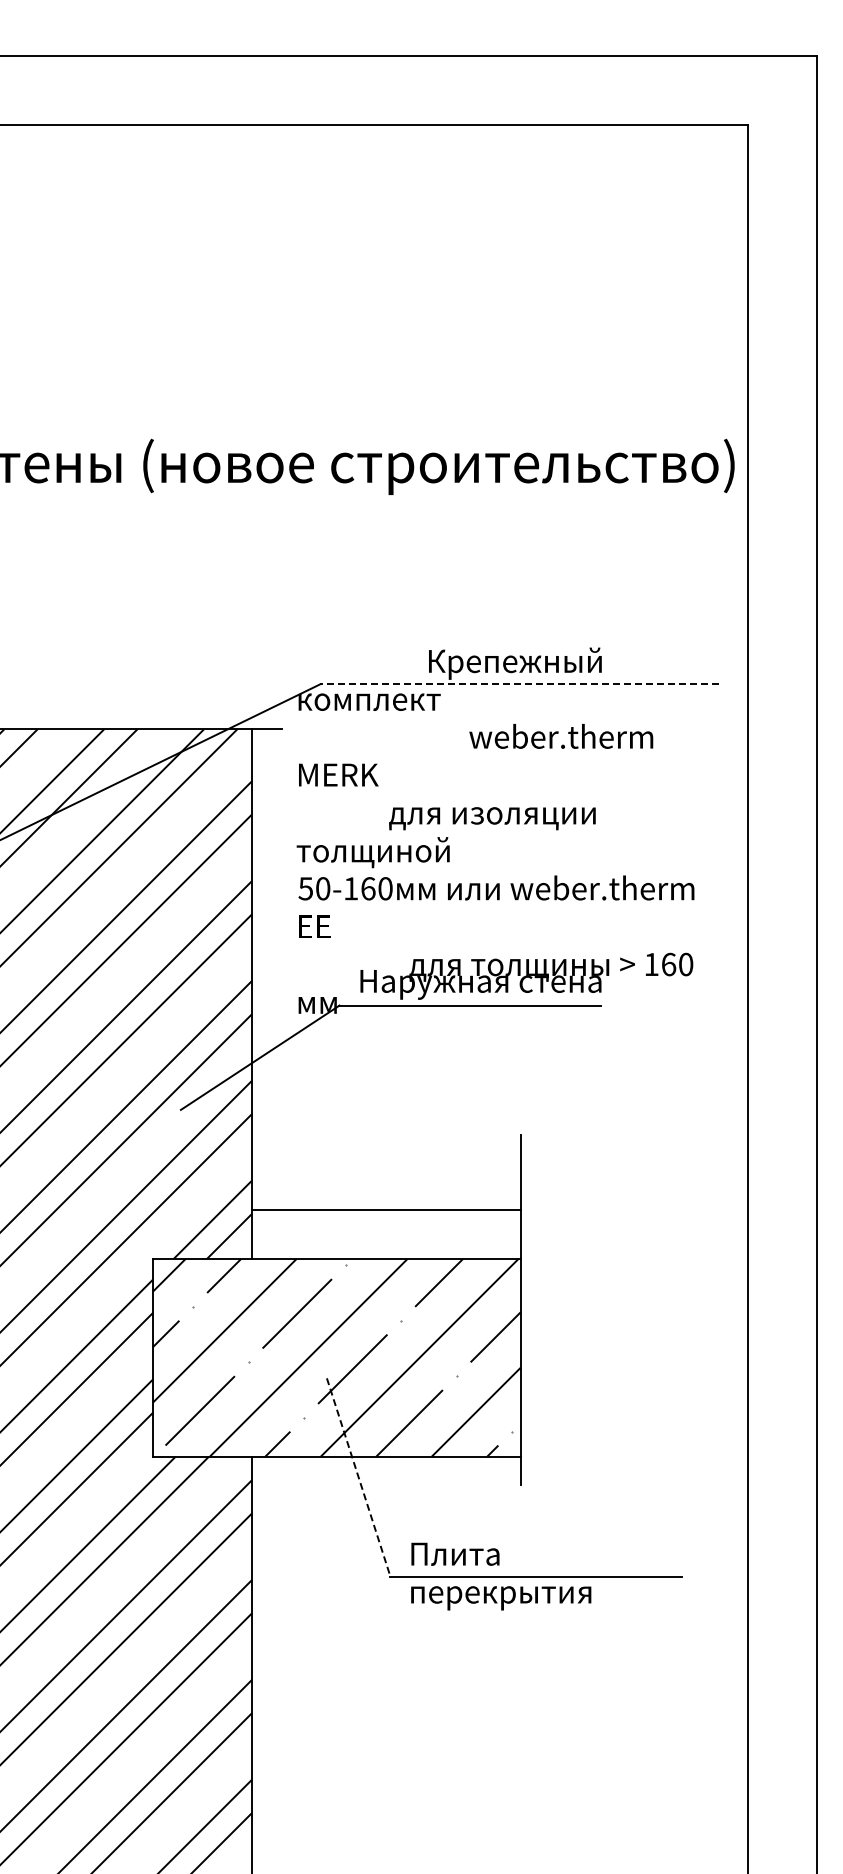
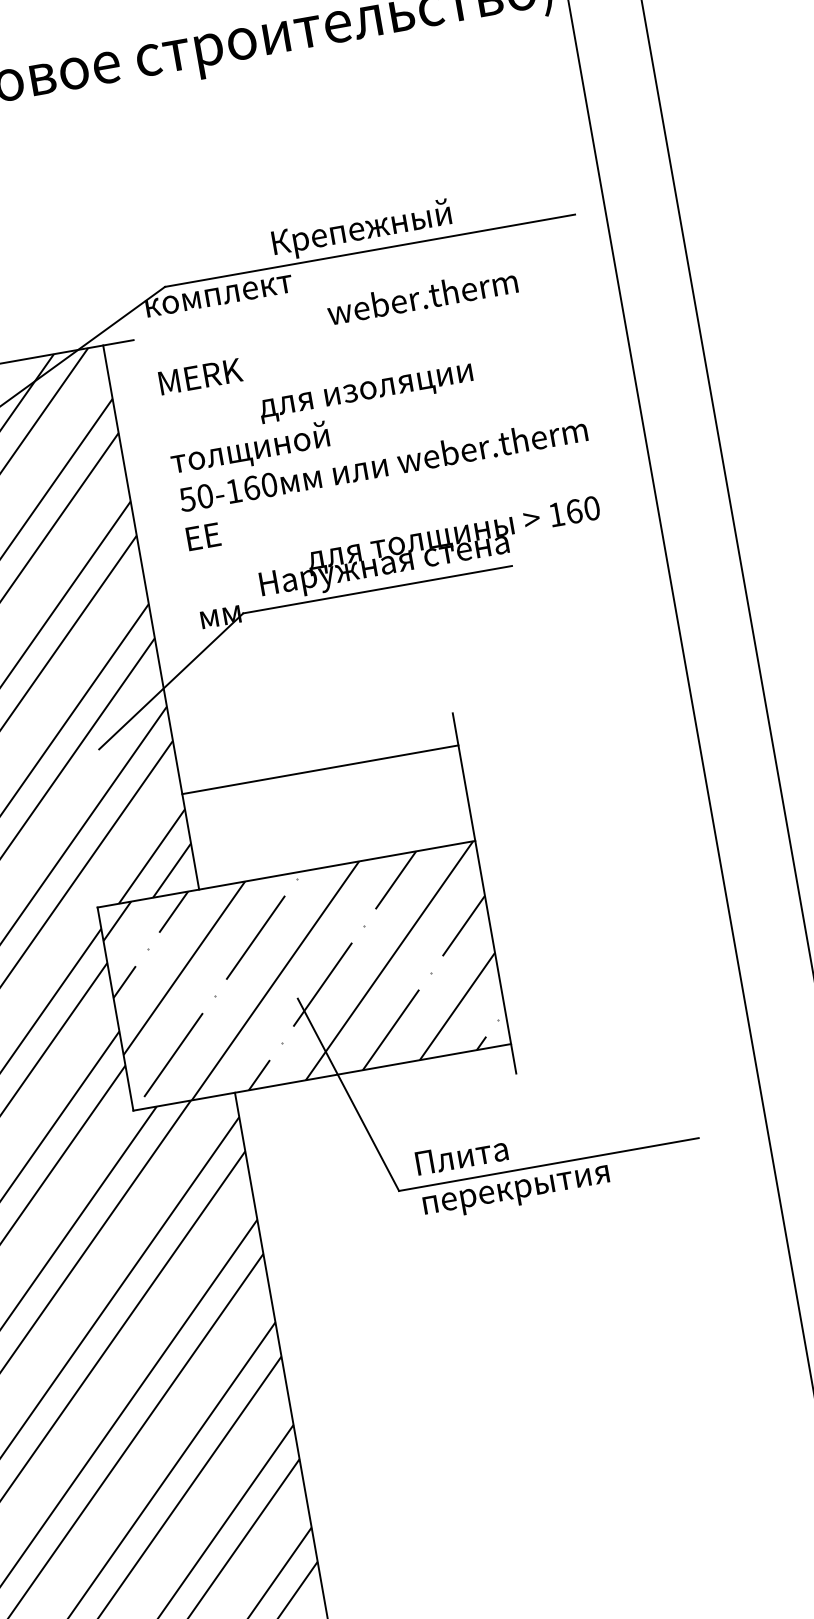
line: (519, 684) -> (370, 250), dashed -> solid
line: (385, 1210) -> (319, 770), moved
line: (358, 1477) -> (348, 1094), dashed -> solid

